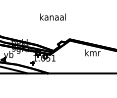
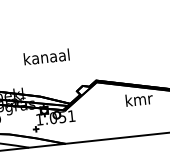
text: (52, 16) -> (45, 56), moved

